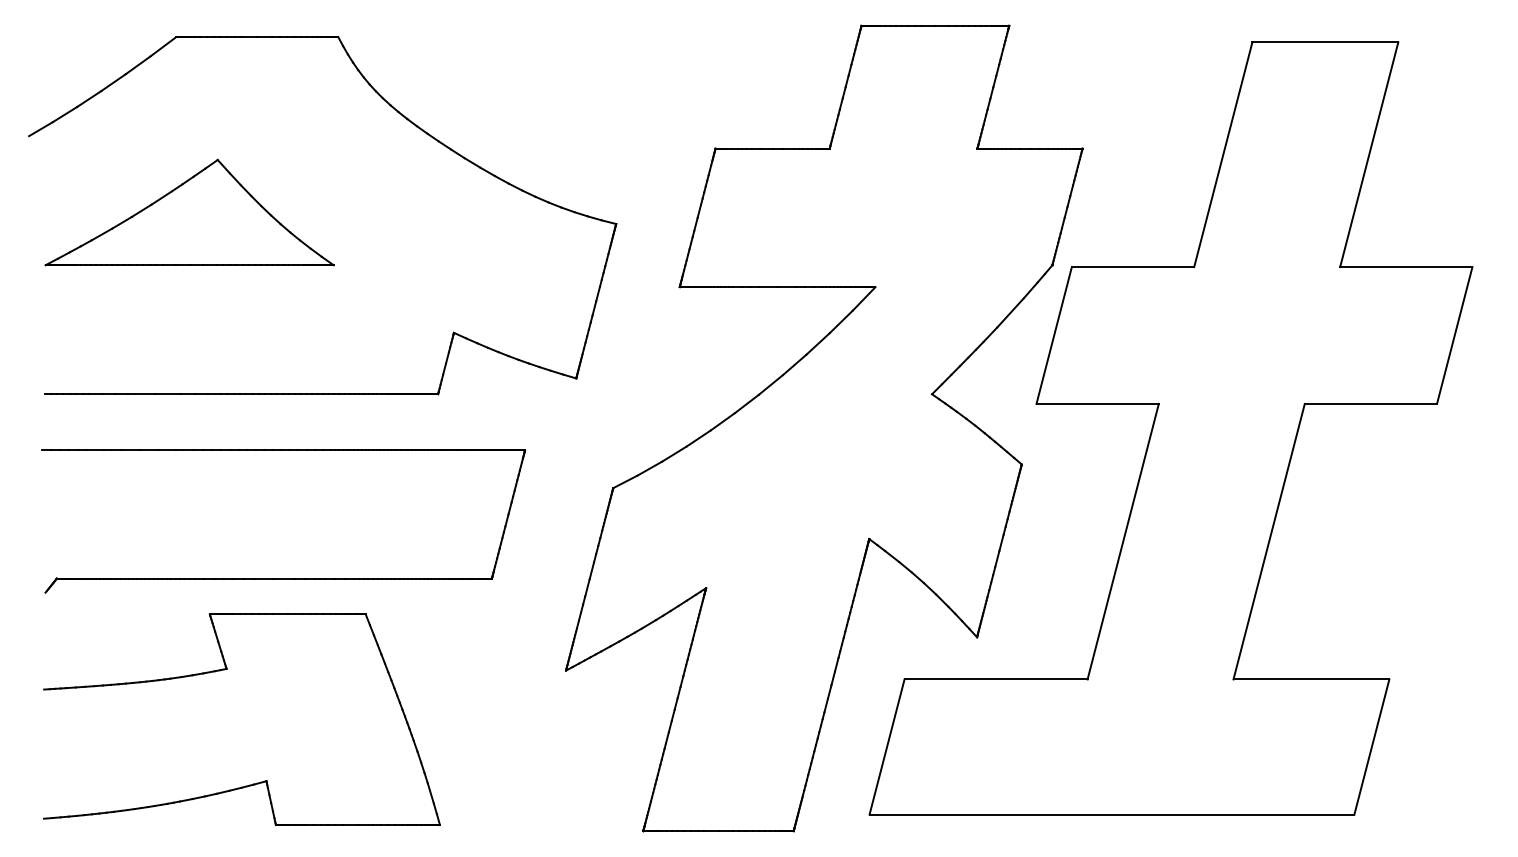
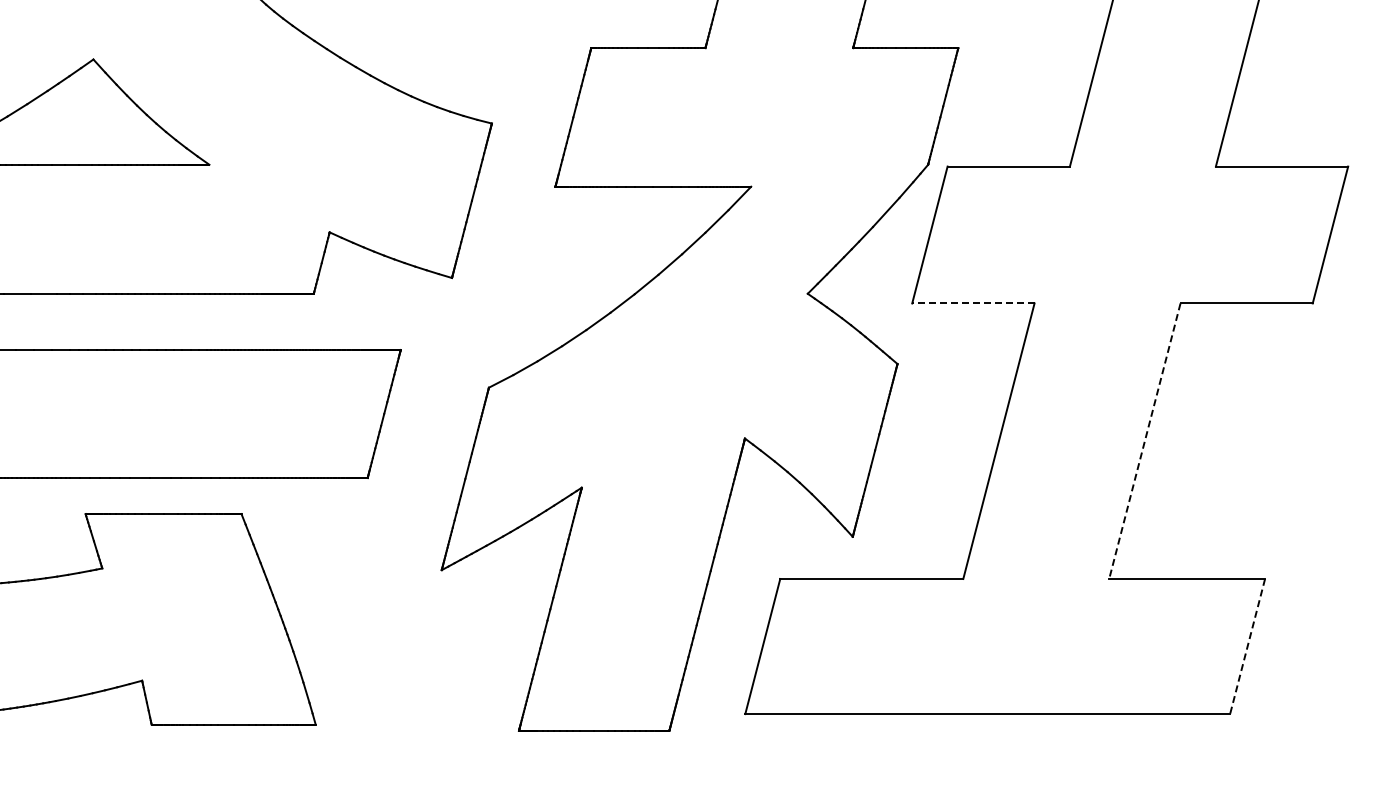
line: (1097, 403) -> (973, 303), solid -> dashed
line: (1269, 542) -> (1145, 442), solid -> dashed
line: (1371, 746) -> (1247, 646), solid -> dashed

